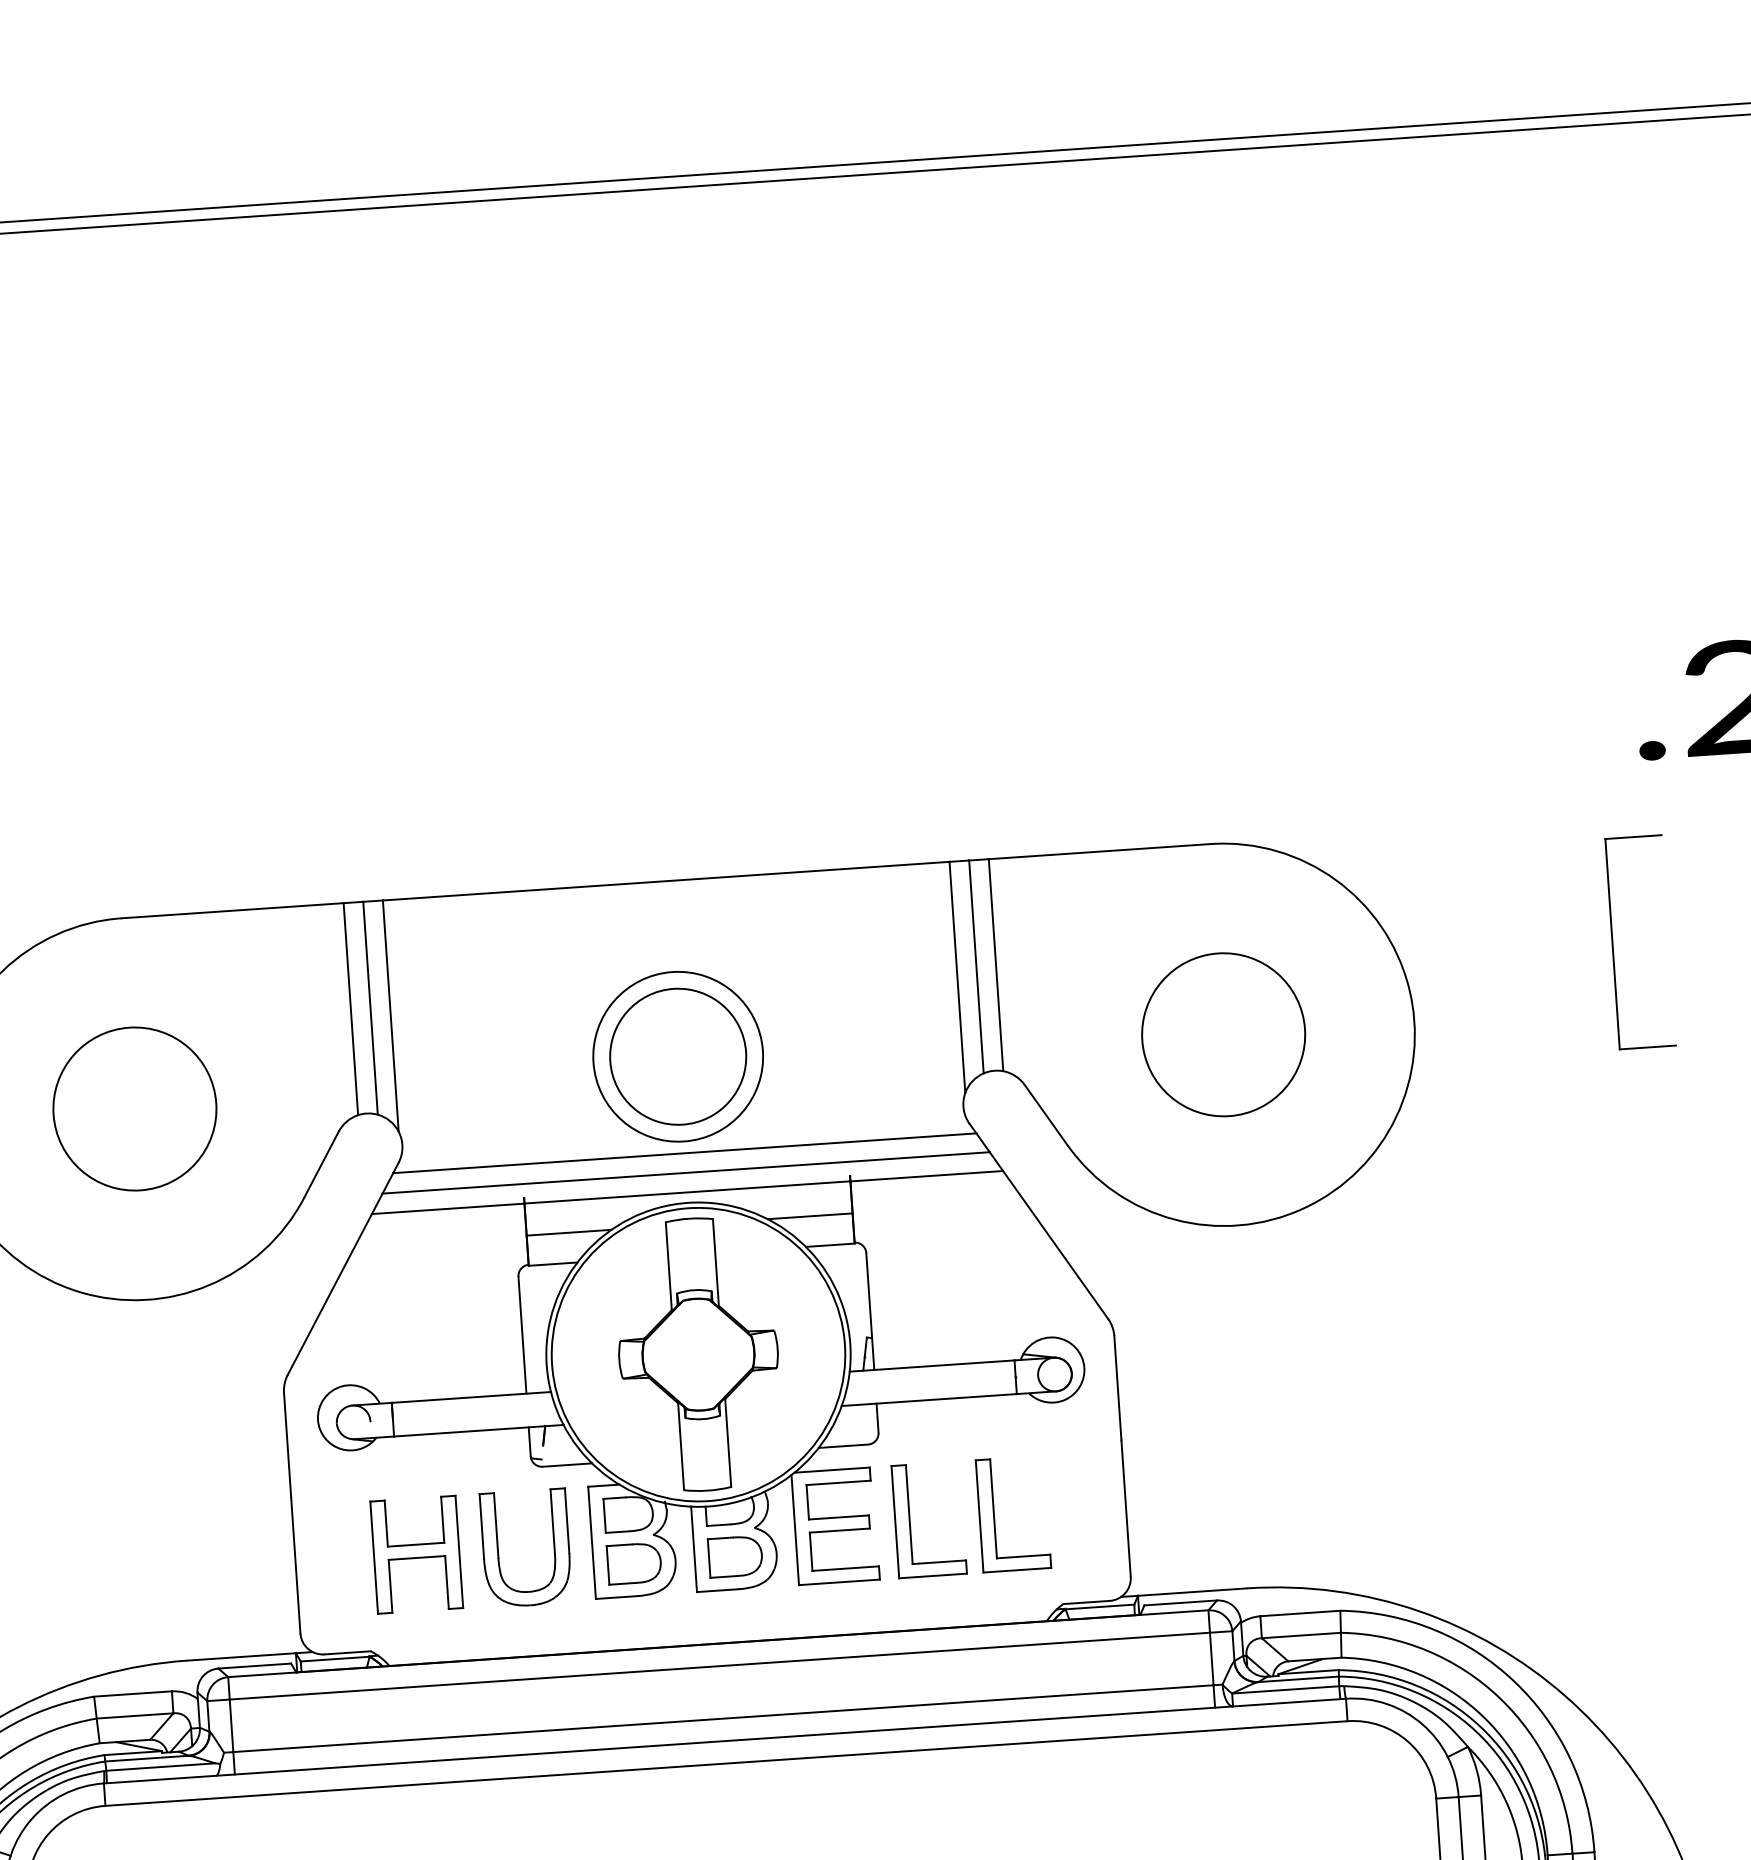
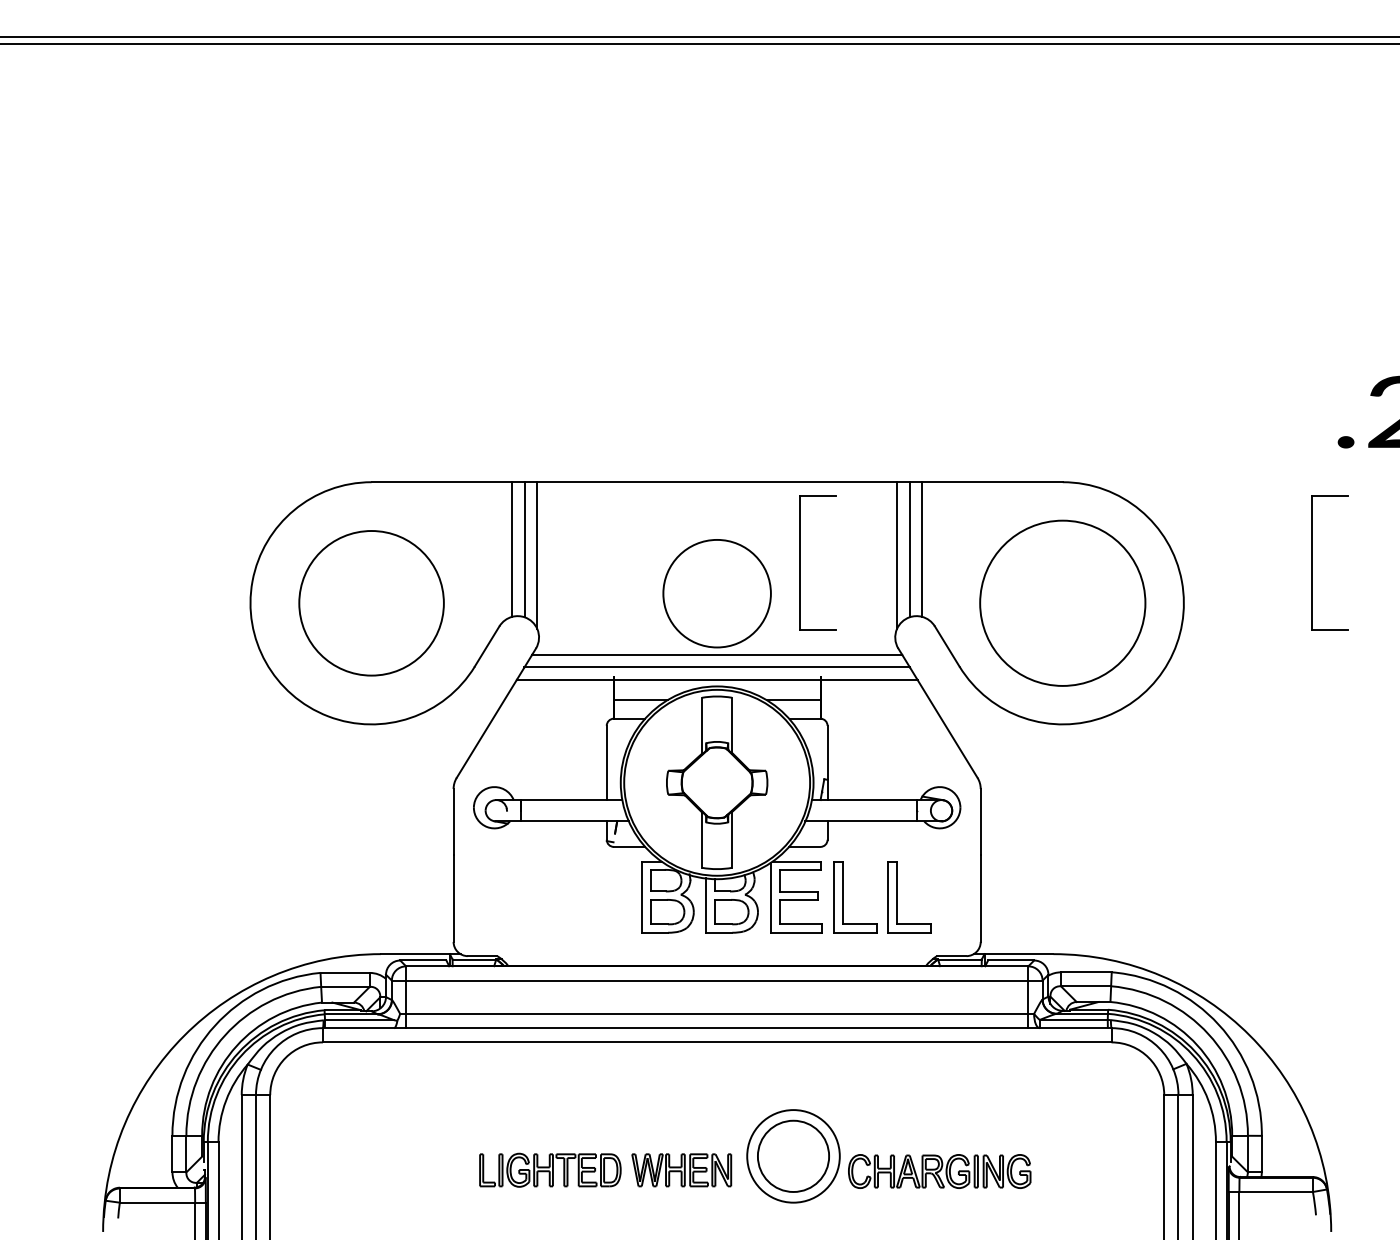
part: (806, 998) -> (800, 562), added
circle: (1223, 1033) -> (1062, 602), size x1.6
circle: (678, 1056) -> (717, 593), removed
circle: (134, 1107) -> (371, 602), size x1.4
part: (498, 1549) -> (582, 897), removed
part: (416, 1555) -> (530, 897), removed

